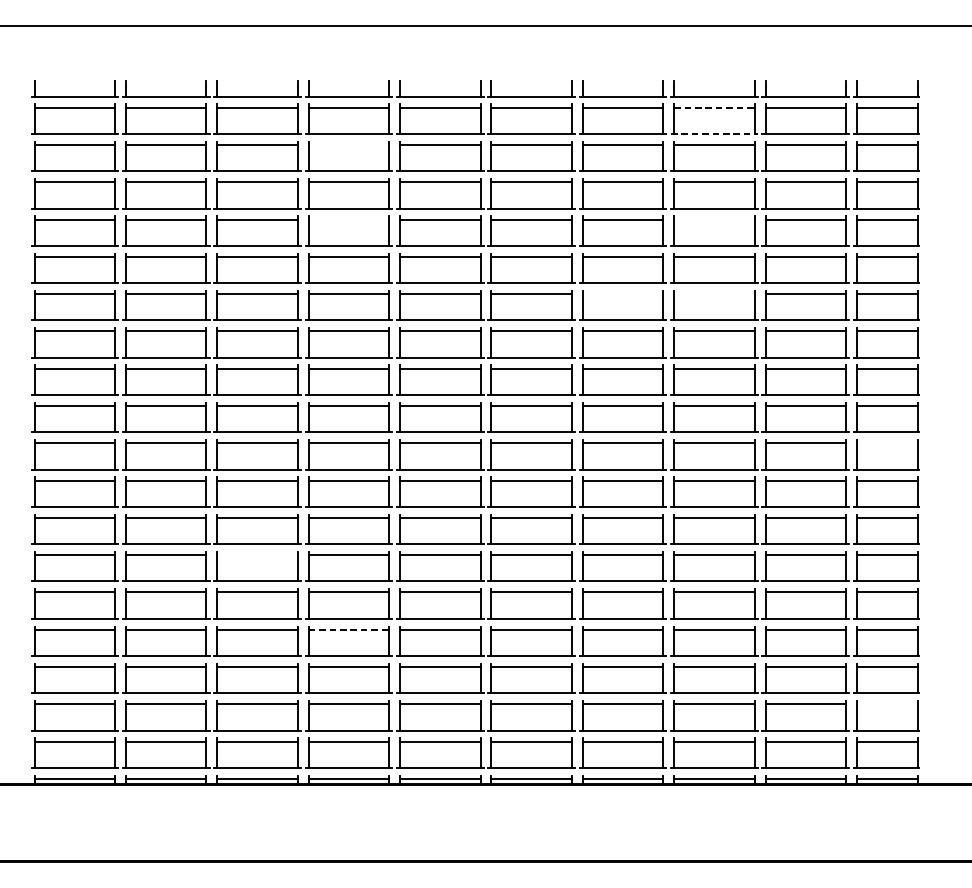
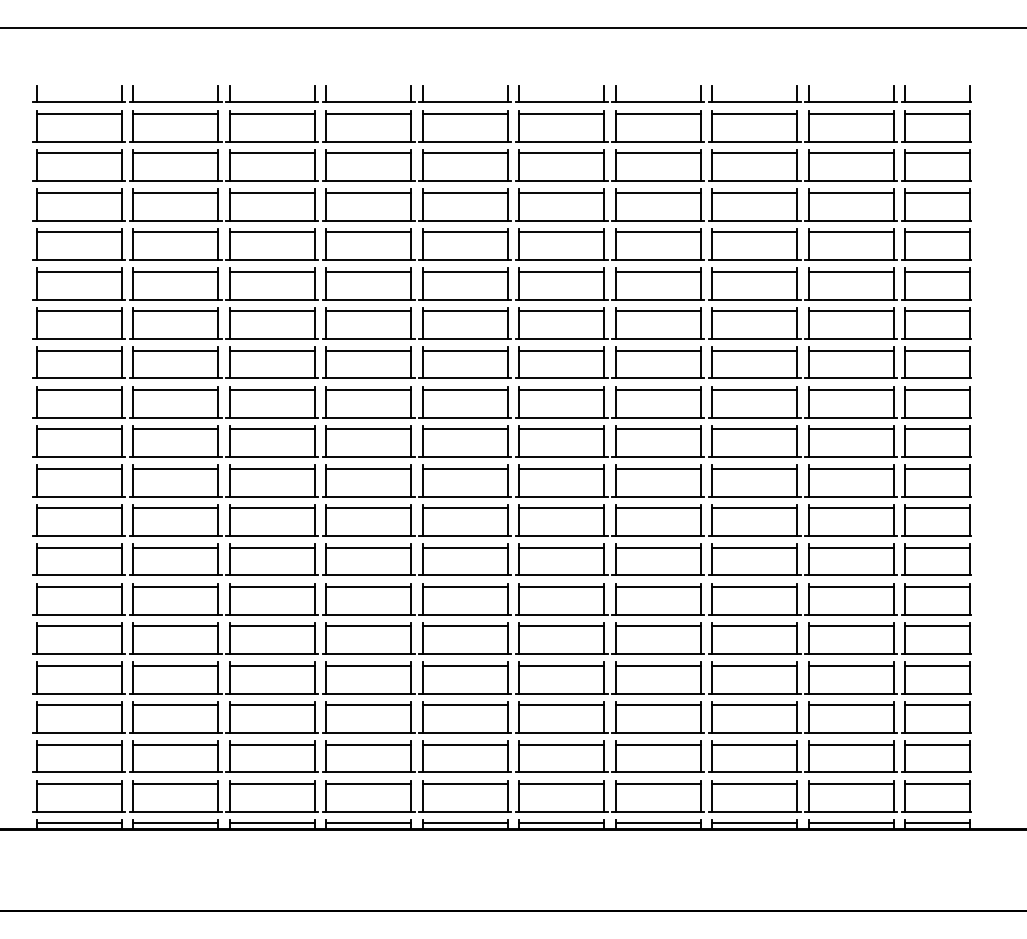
line: (714, 108) -> (755, 114), dashed -> solid
line: (714, 133) -> (754, 141), dashed -> solid
line: (348, 145) -> (368, 153), added
line: (348, 219) -> (368, 232), added
line: (714, 219) -> (754, 232), added
line: (622, 294) -> (657, 311), added
line: (714, 294) -> (754, 311), added
line: (887, 443) -> (937, 468), added
line: (257, 554) -> (271, 586), added
line: (349, 629) -> (369, 665), dashed -> solid
line: (887, 704) -> (937, 744), added

